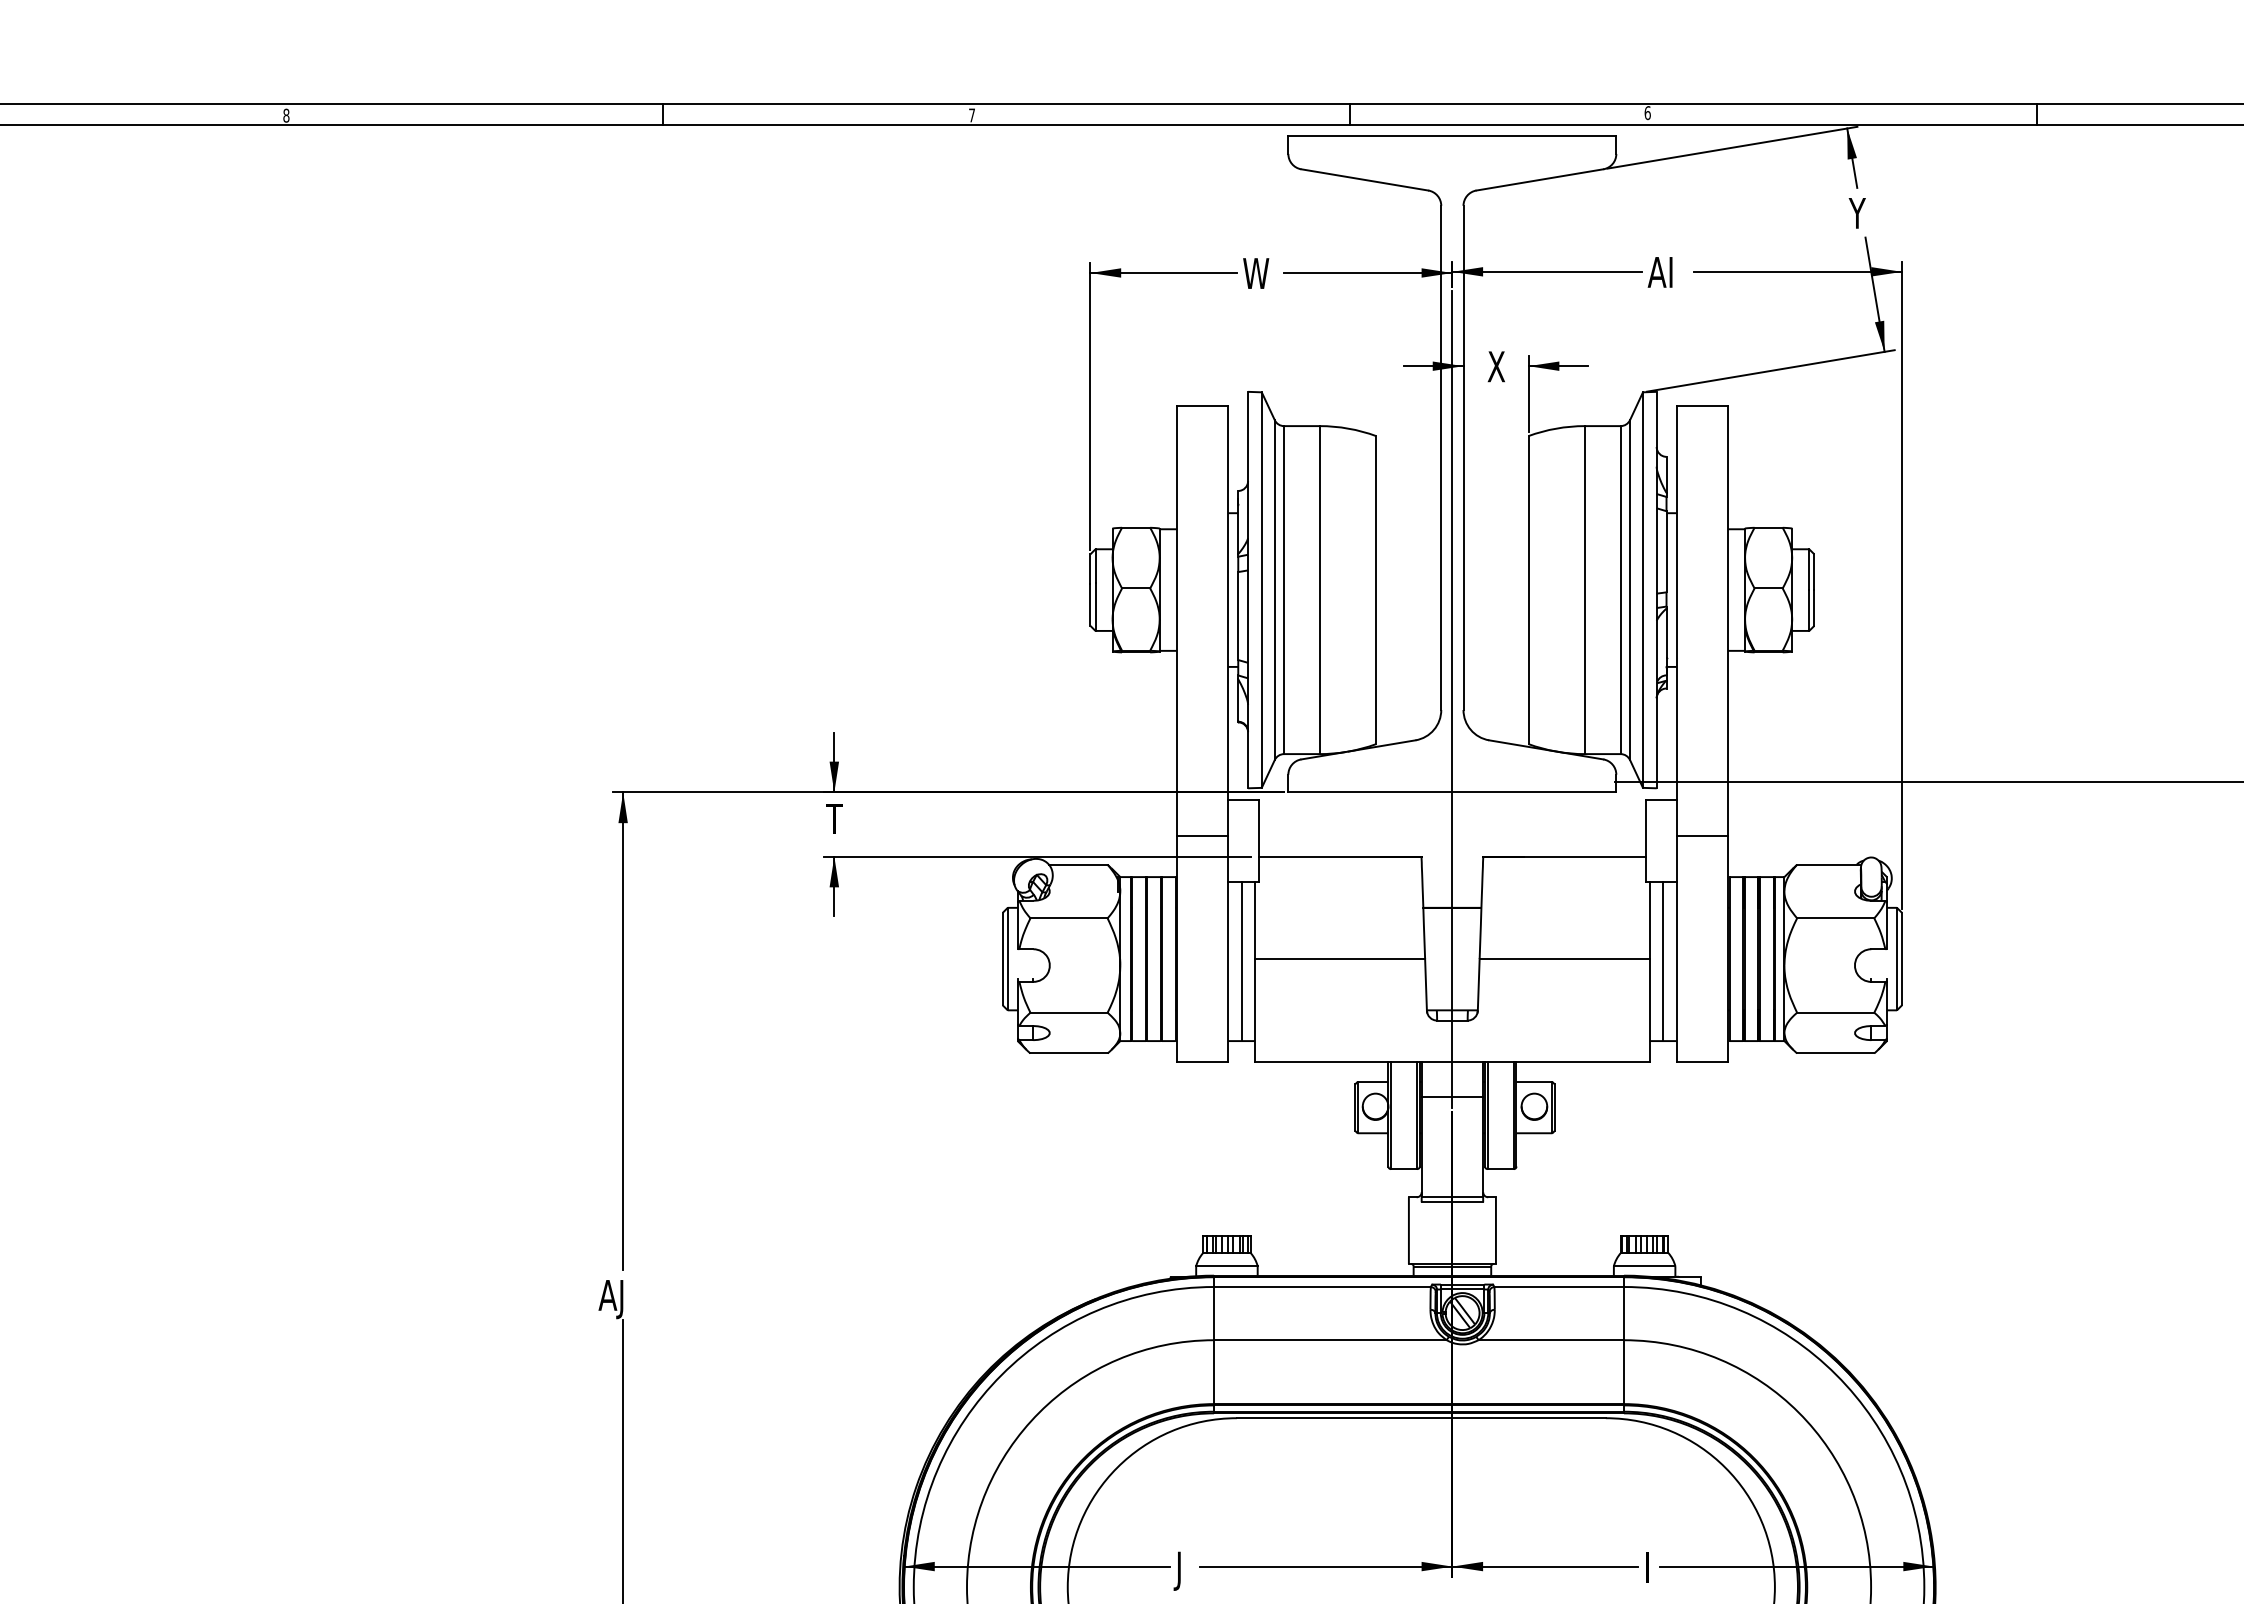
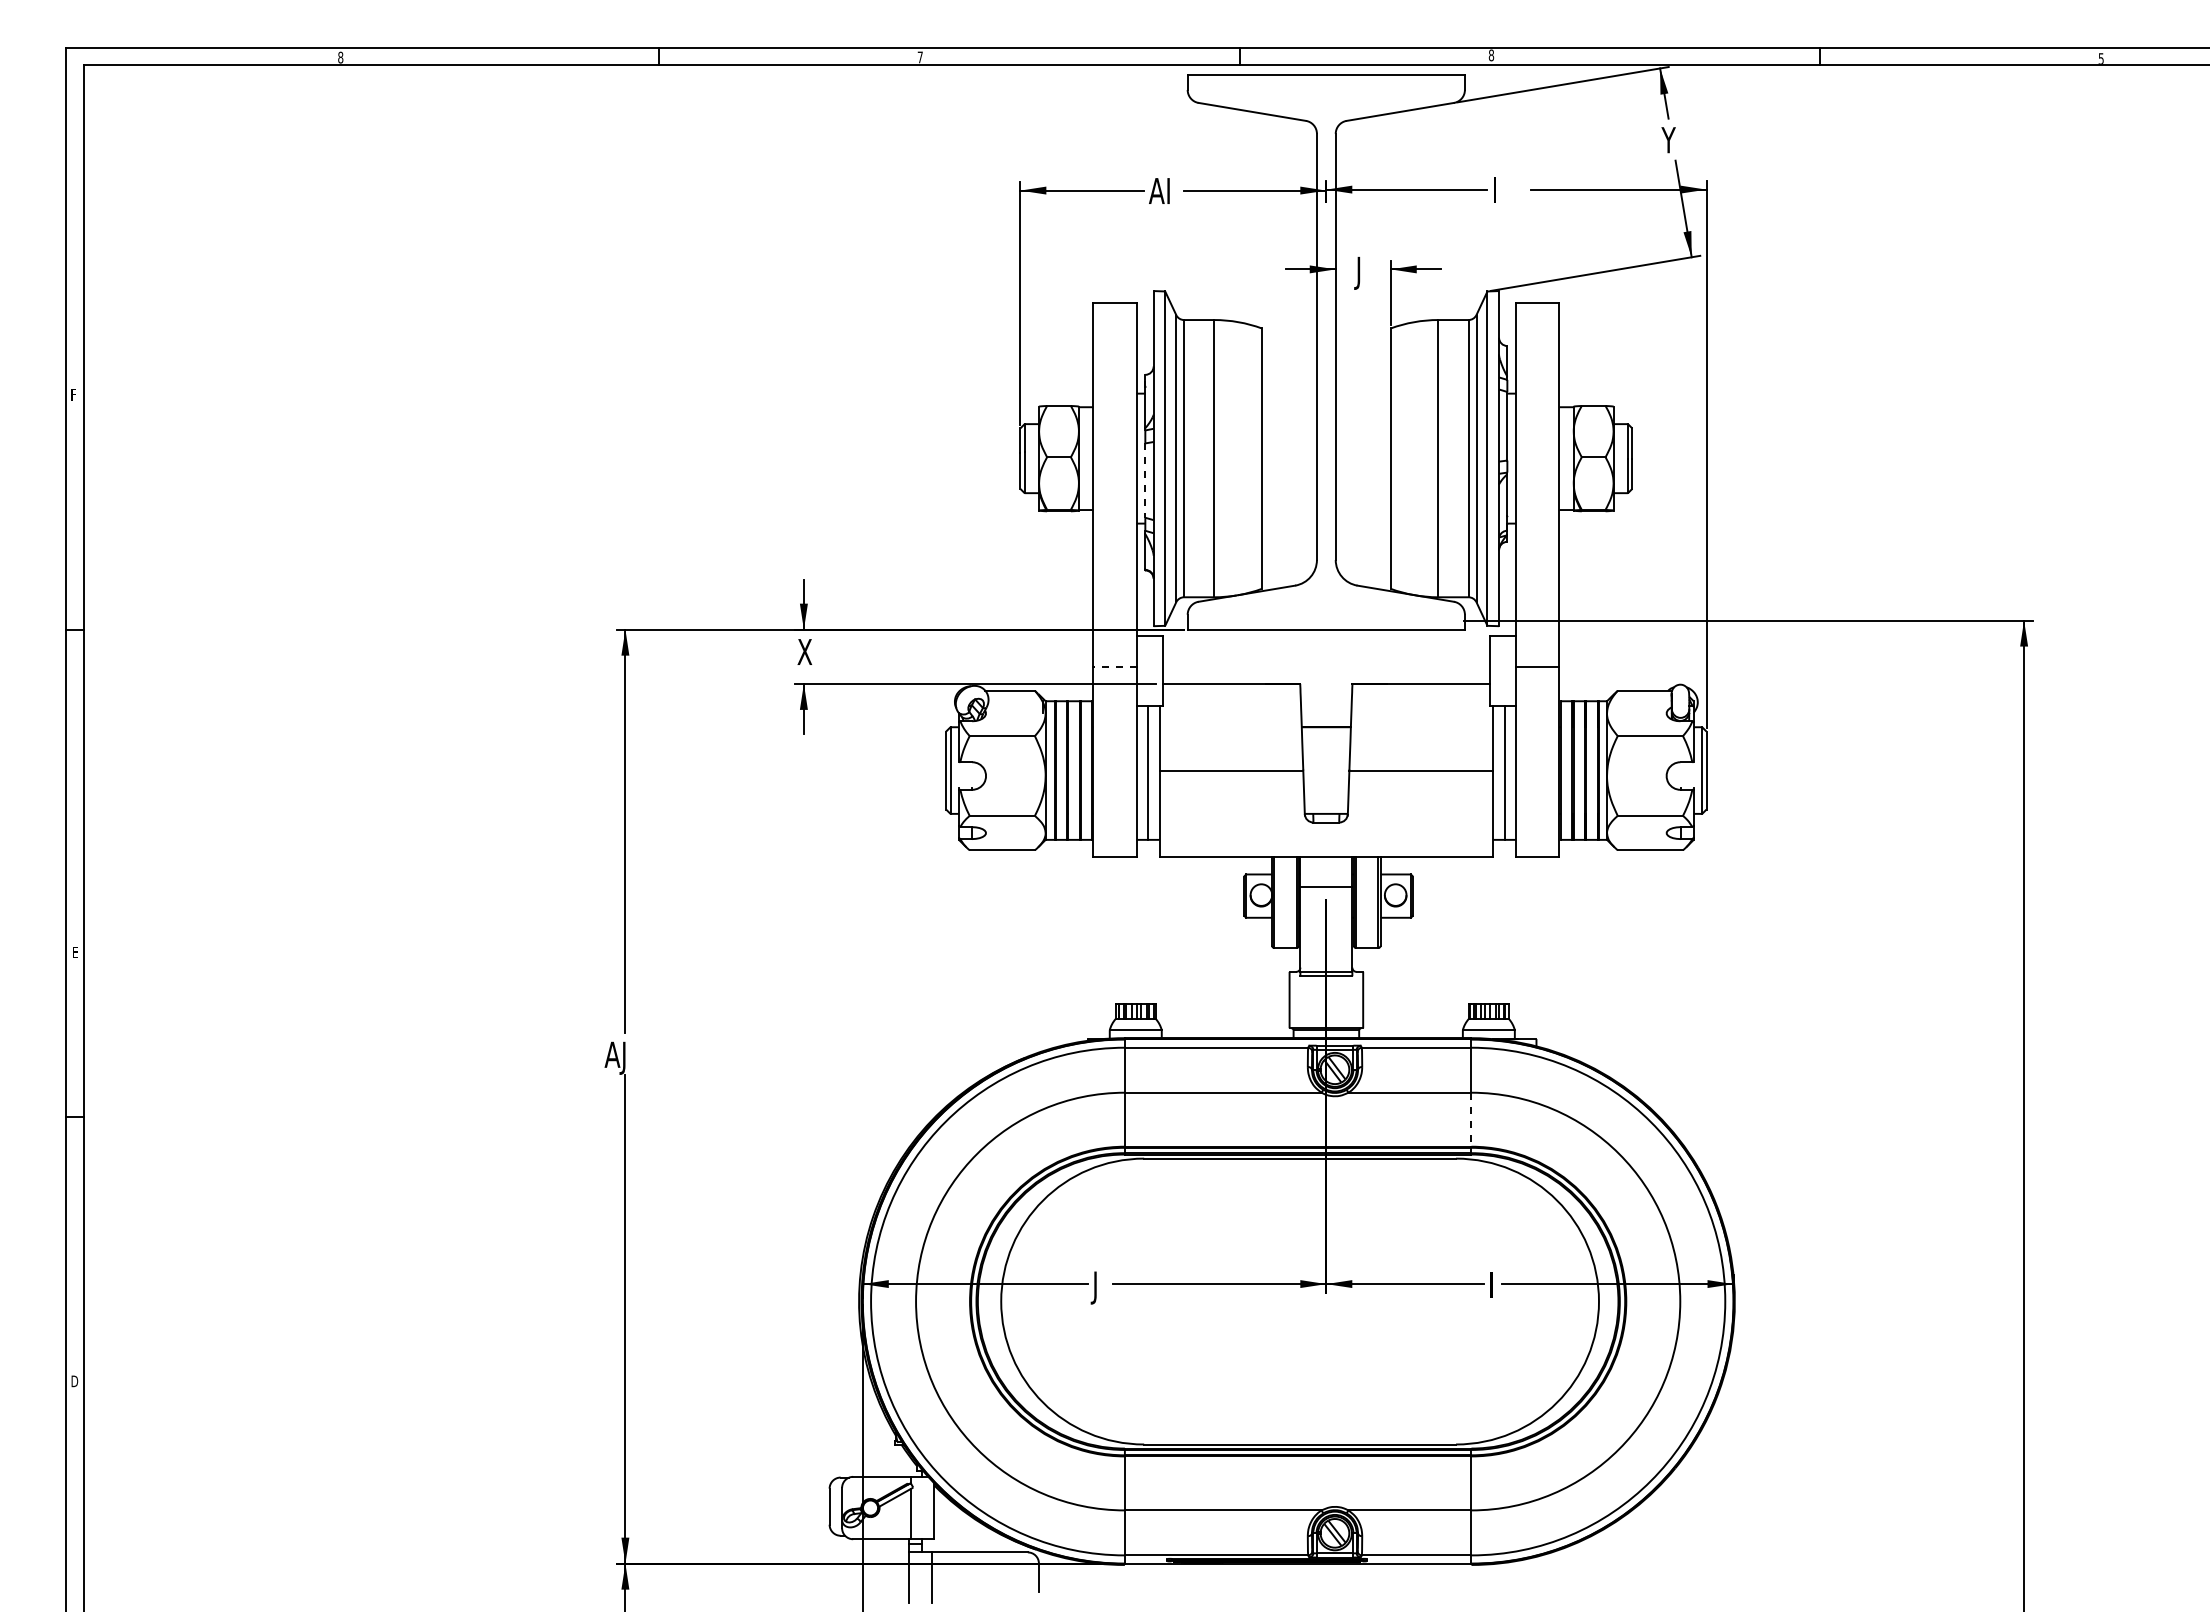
text: (1647, 113) -> (1491, 55), 6 -> 8
text: (1256, 272) -> (1160, 190), W -> AI
text: (1659, 272) -> (1501, 190), AI -> I
text: (1495, 369) -> (1362, 272), X -> J
line: (1238, 617) -> (1145, 481), solid -> dashed
line: (1452, 698) -> (1326, 550), removed
text: (835, 818) -> (804, 651), T -> X
line: (1202, 835) -> (1115, 666), solid -> dashed
line: (1624, 1371) -> (1471, 1119), solid -> dashed

